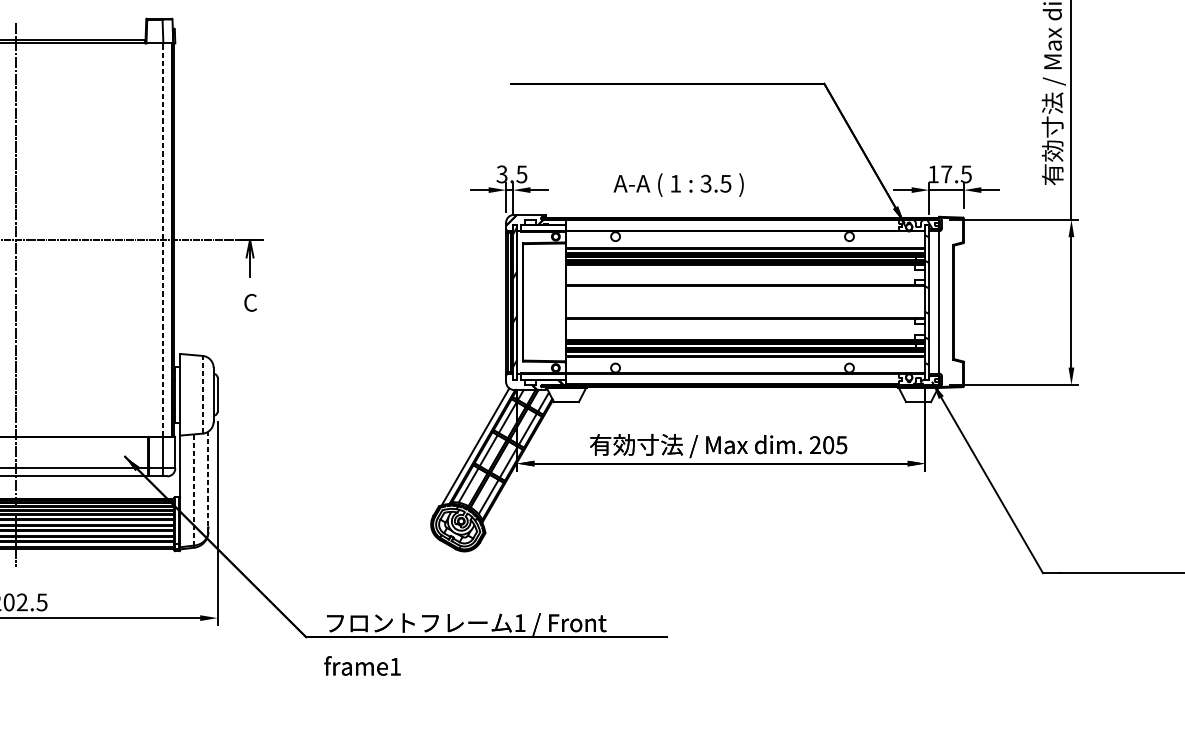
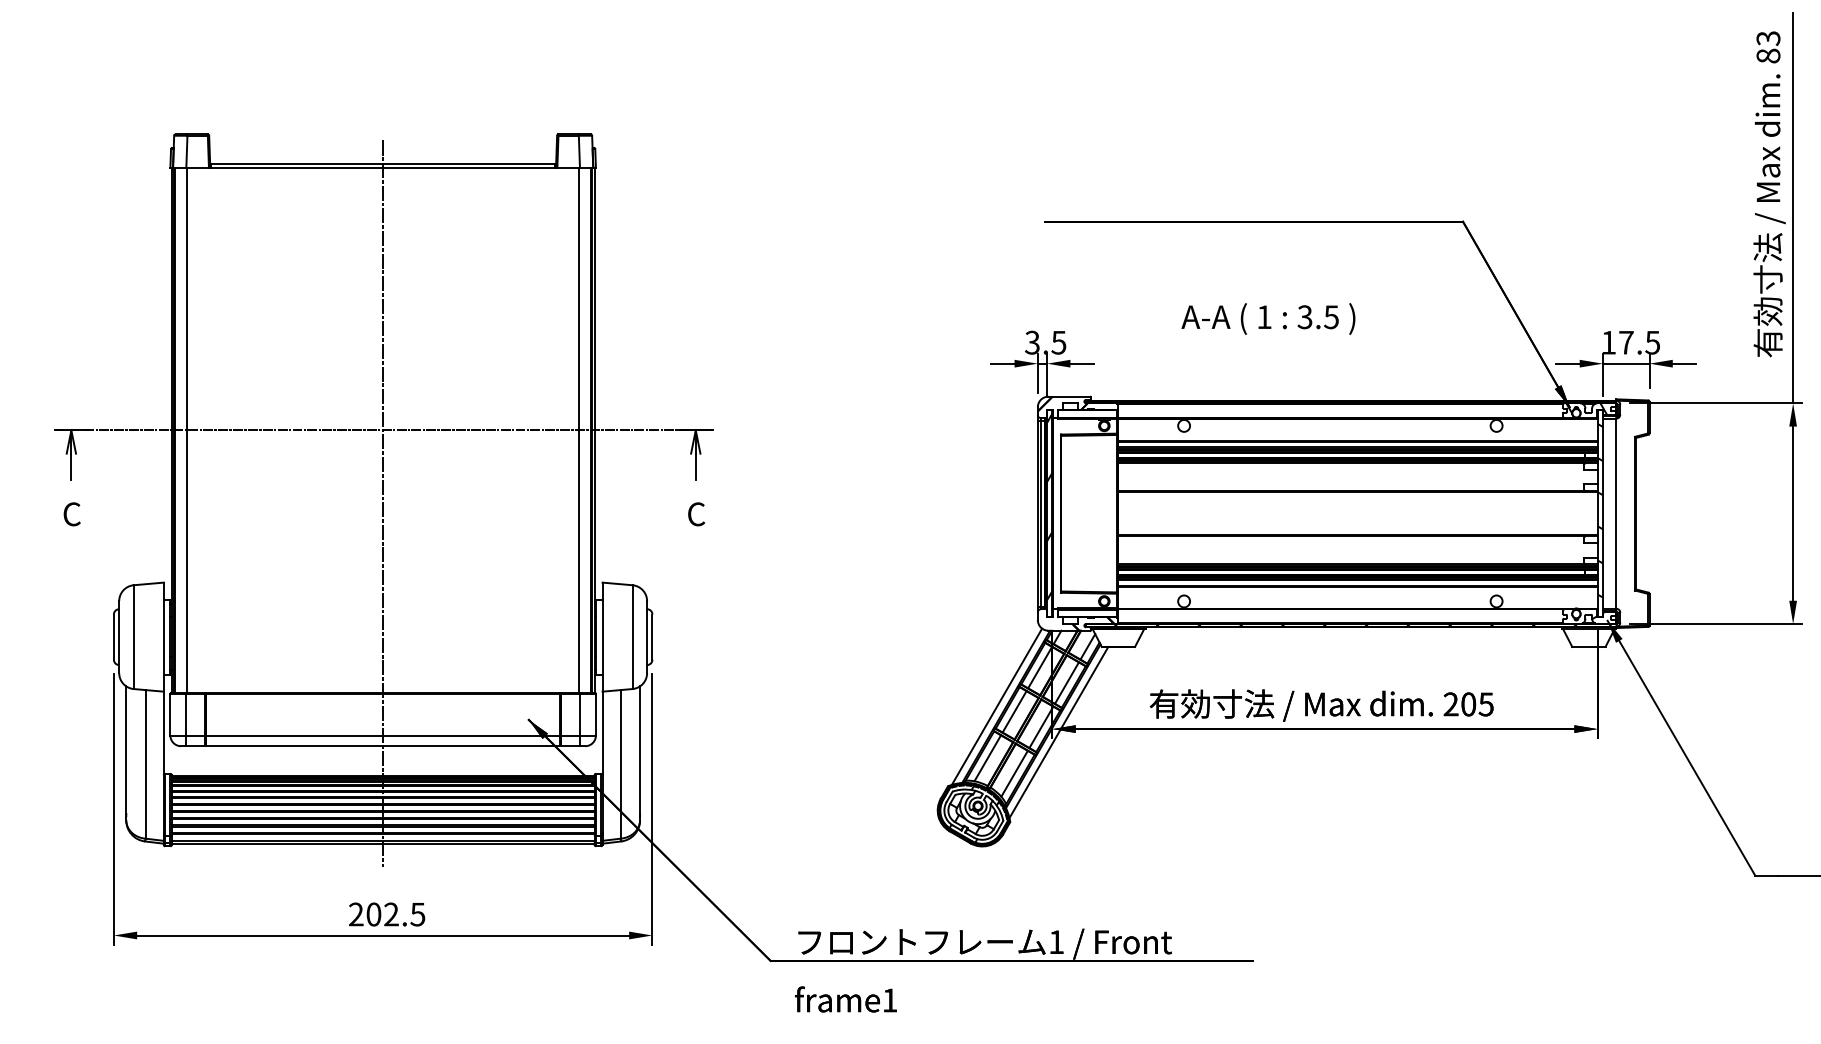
text: (678, 184) -> (1268, 318), moved
line: (163, 240) -> (579, 430), dashed -> solid
line: (202, 395) -> (632, 637), dashed -> solid
line: (521, 466) -> (1058, 732), added
line: (208, 478) -> (640, 749), dashed -> solid
line: (193, 490) -> (620, 764), dashed -> solid

